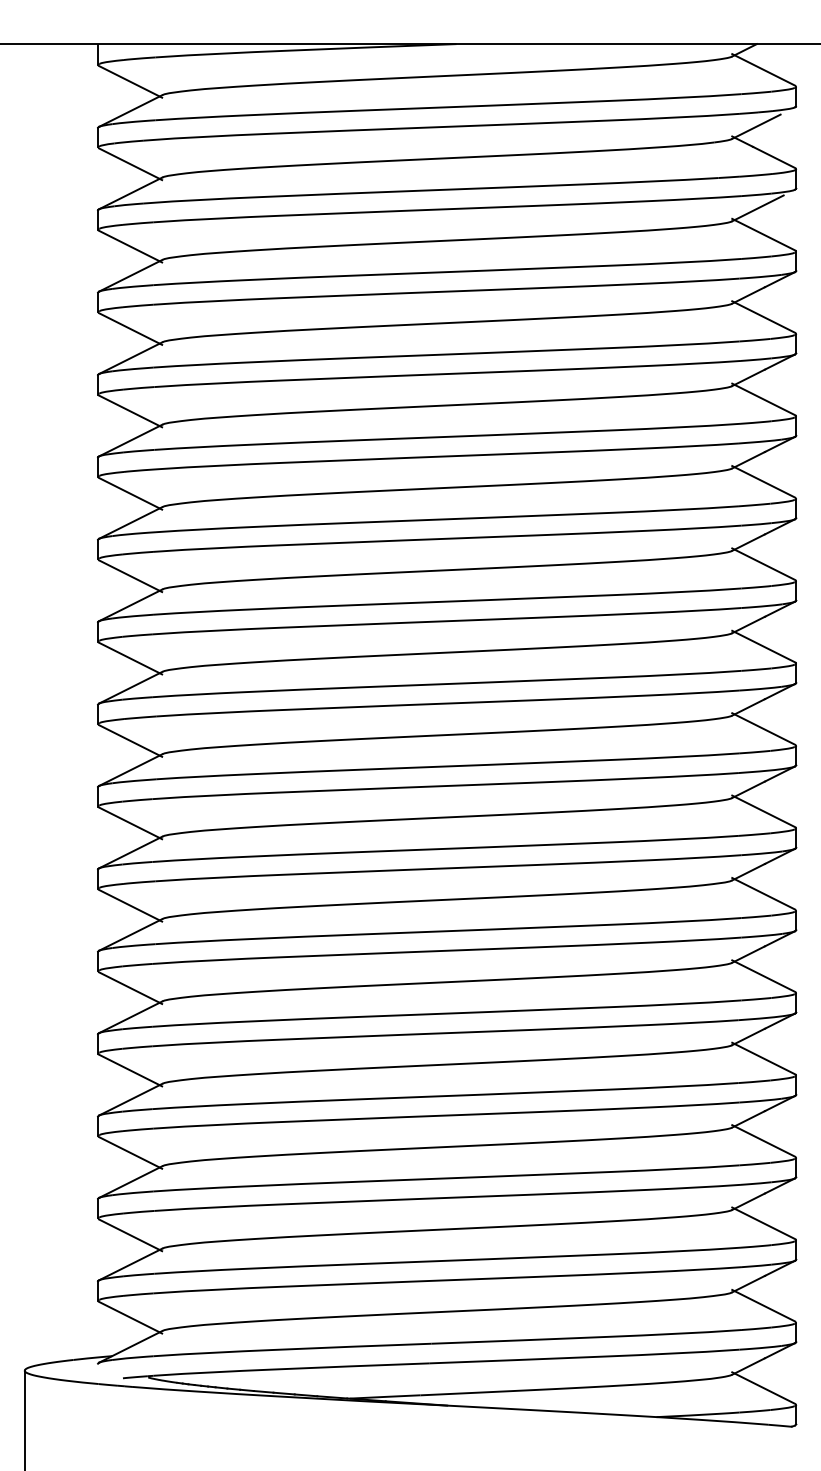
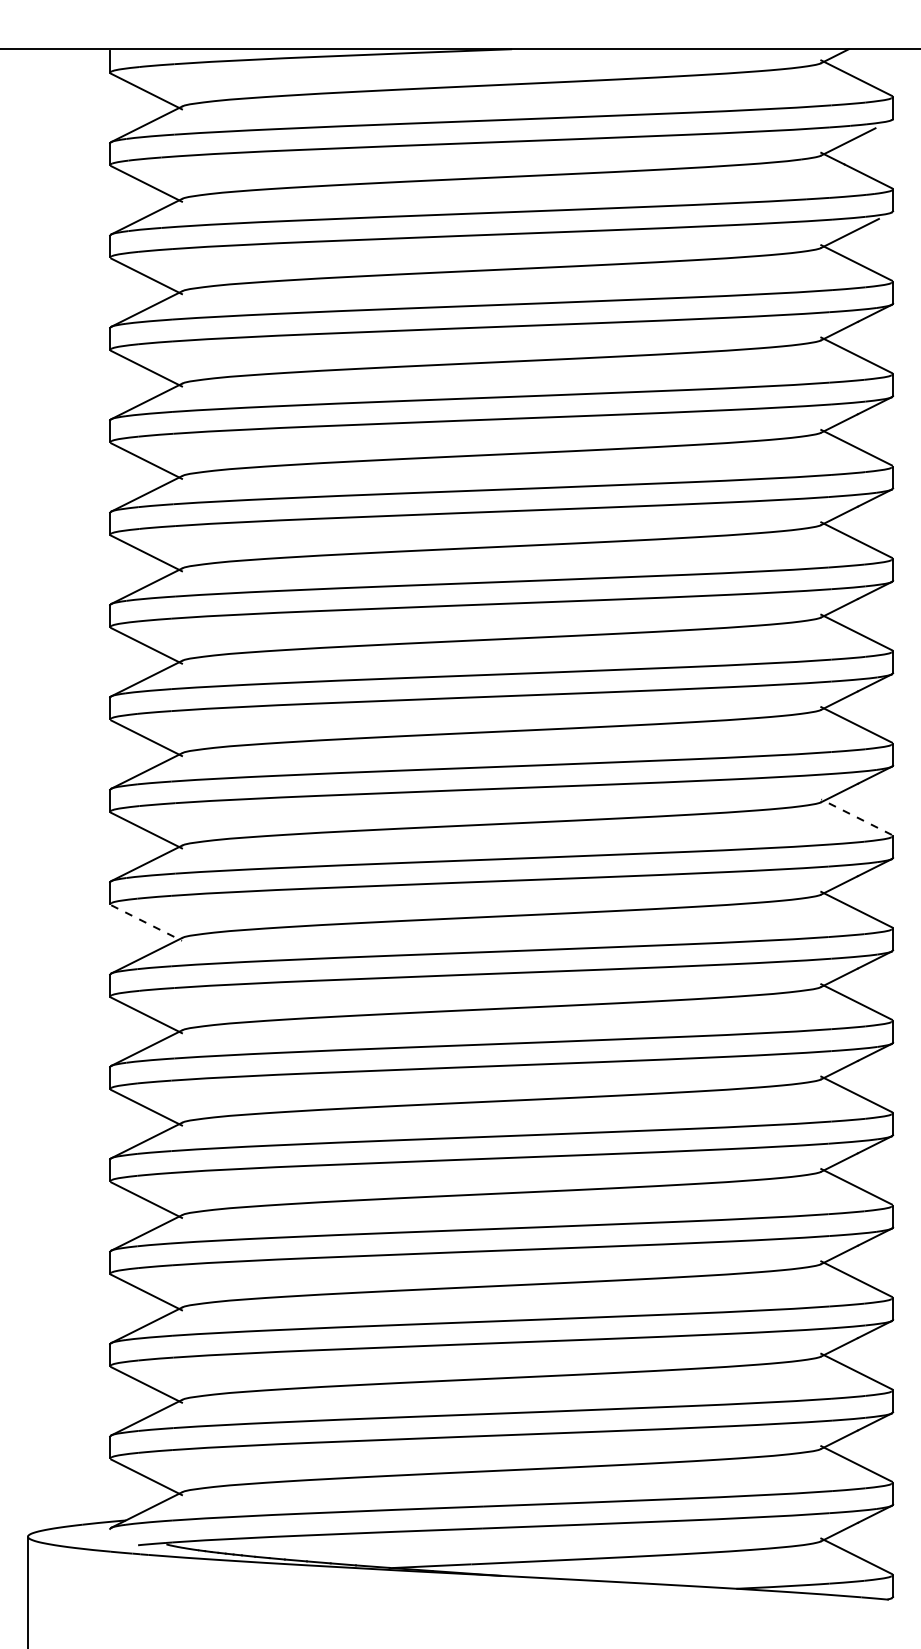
line: (763, 728) -> (856, 816), solid -> dashed
line: (131, 823) -> (147, 923), solid -> dashed

